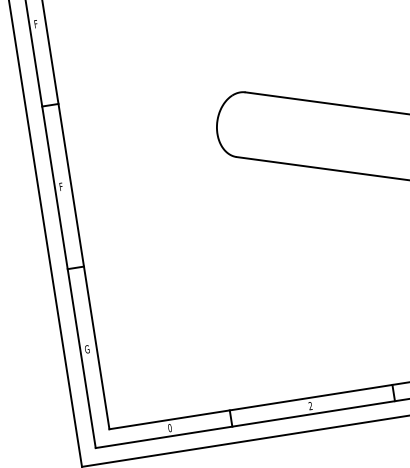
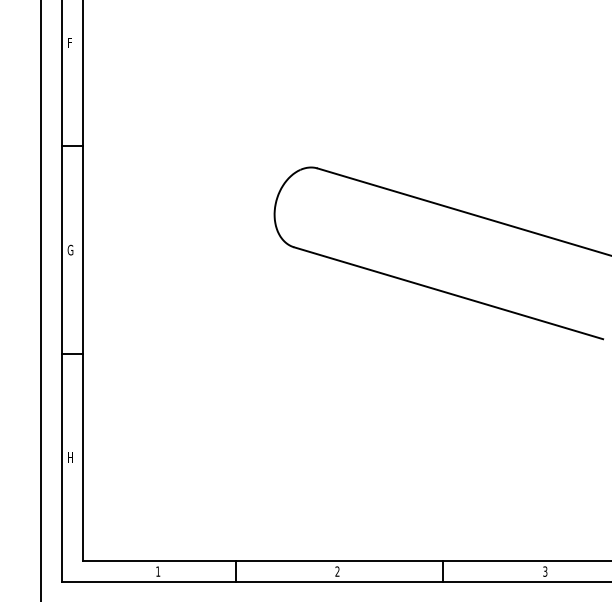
text: (61, 186) -> (70, 249), F -> G
text: (87, 349) -> (70, 457), G -> H
text: (170, 427) -> (158, 571), 0 -> 1

